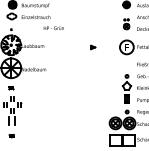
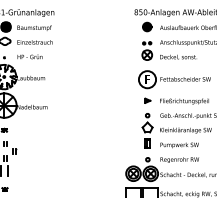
part: (126, 23) -> (146, 50), size x1.43
text: (53, 27) -> (29, 56), moved
part: (92, 47) -> (147, 100), moved

